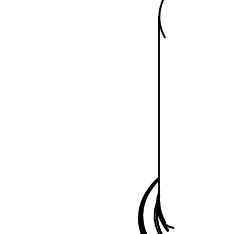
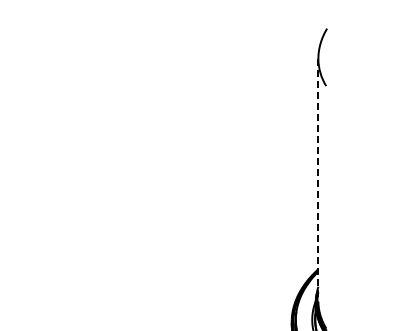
line: (159, 109) -> (318, 180), solid -> dashed

